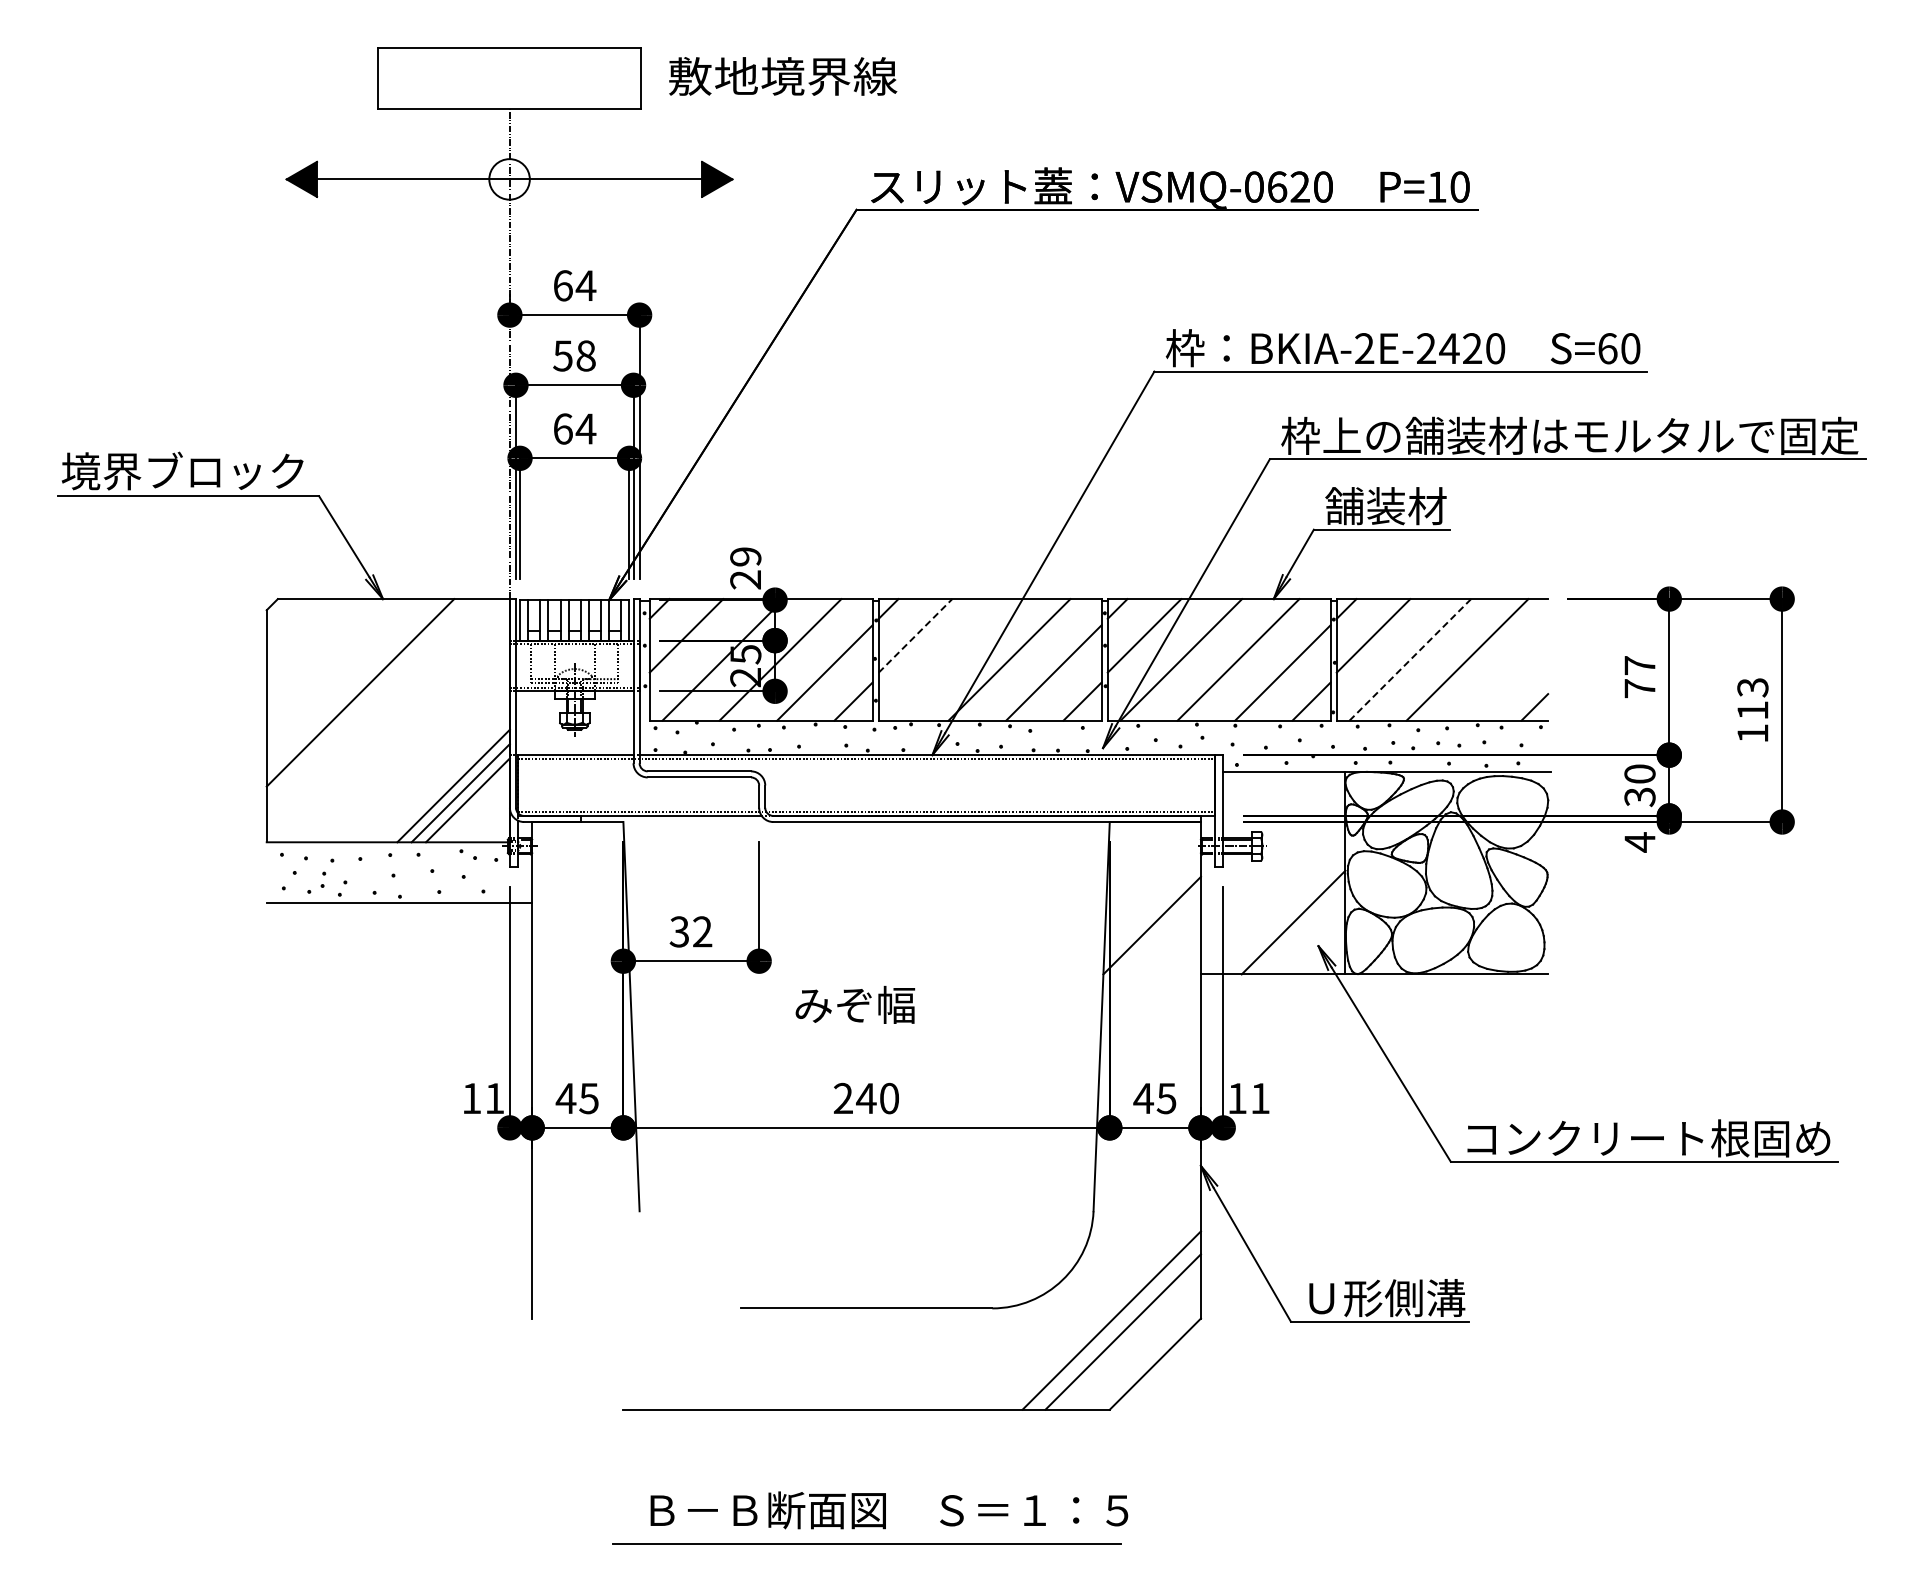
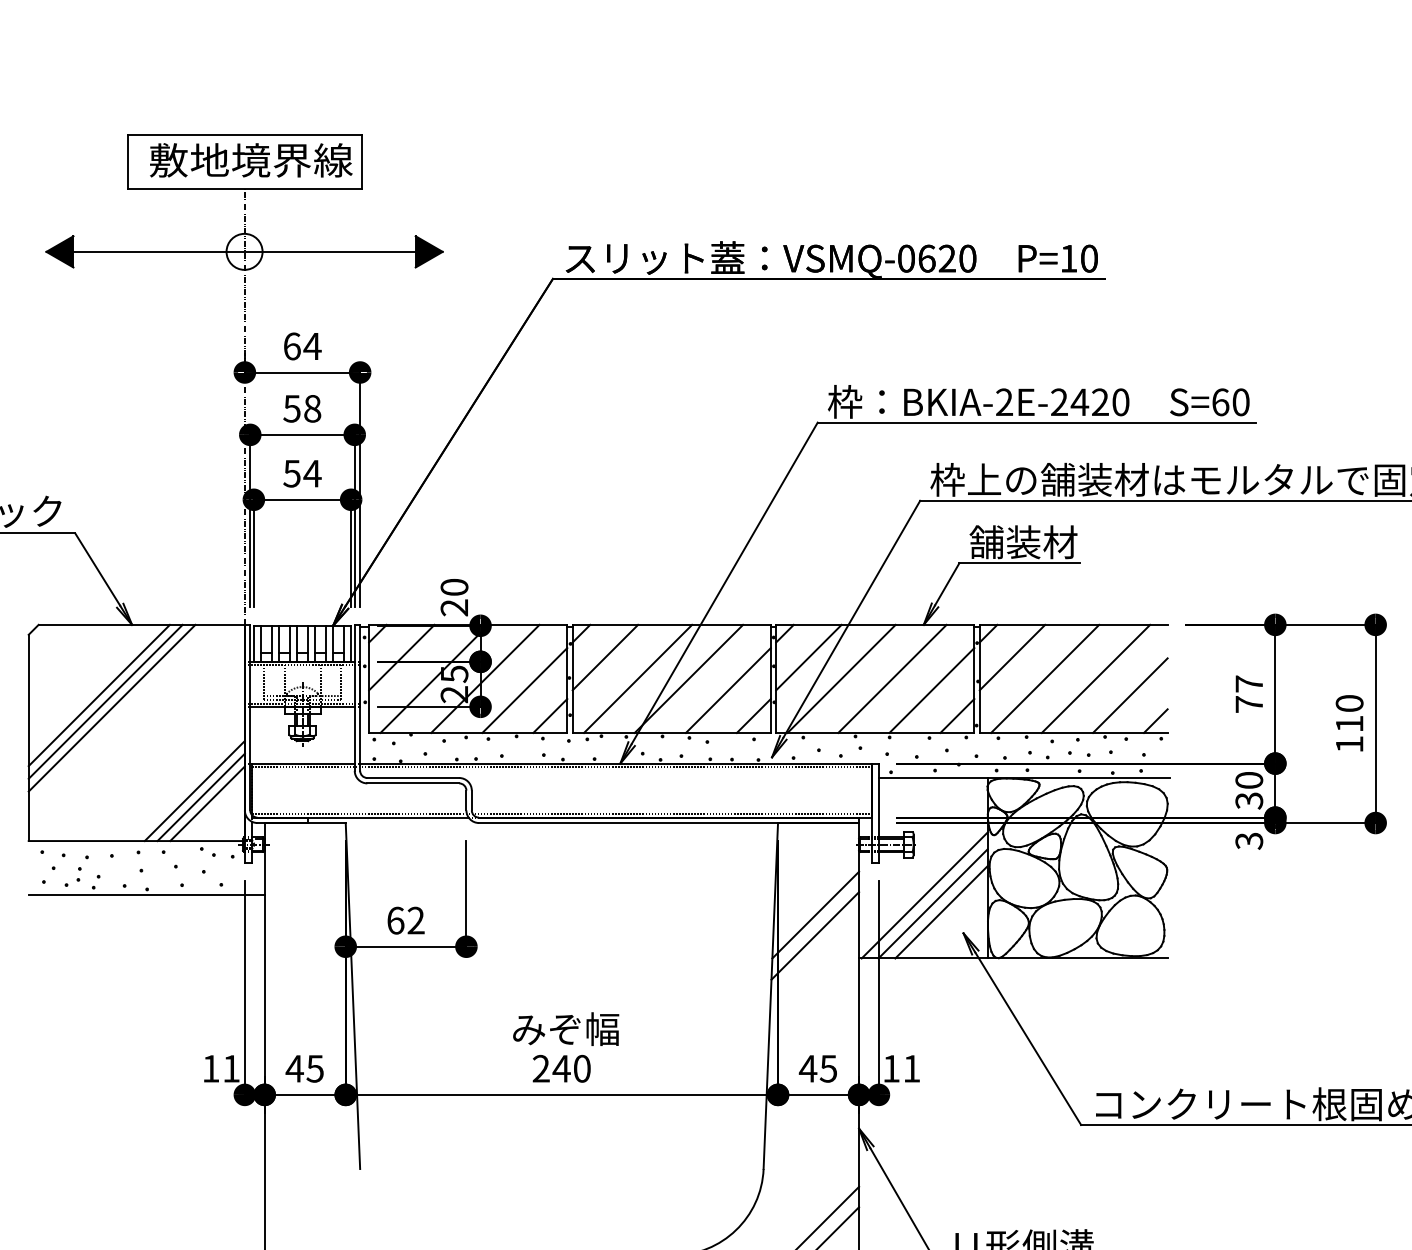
text: (783, 76) -> (251, 160), moved
text: (562, 428) -> (291, 473), 64 -> 54
text: (745, 556) -> (454, 587), 29 -> 20
line: (915, 635) -> (605, 657), dashed -> solid
line: (952, 659) -> (638, 678), added
line: (1410, 659) -> (1045, 678), dashed -> solid
line: (345, 678) -> (98, 695), added
line: (1506, 678) -> (1130, 695), added
line: (352, 685) -> (104, 701), added
text: (1752, 687) -> (1349, 703), 113 -> 110
text: (1639, 842) -> (1248, 841), 4 -> 3
line: (1274, 903) -> (924, 895), added
line: (1283, 912) -> (932, 903), added
text: (679, 931) -> (395, 920), 32 -> 62
line: (1151, 948) -> (815, 935), added
text: (855, 1004) -> (566, 1028), moved

